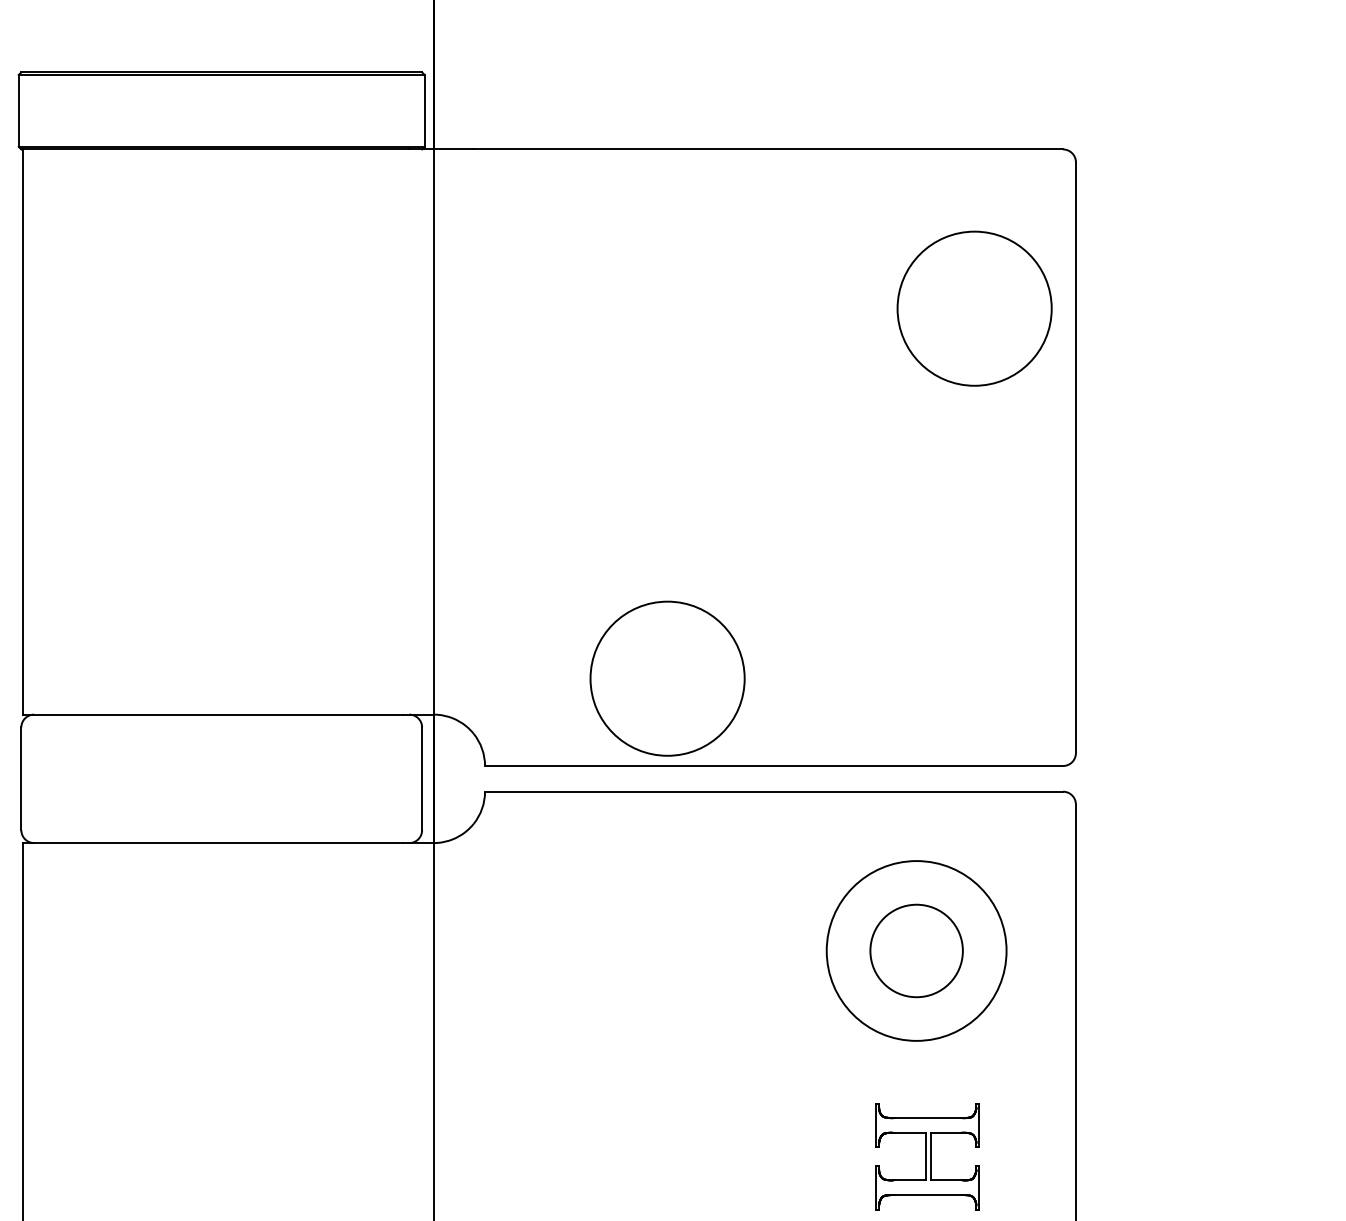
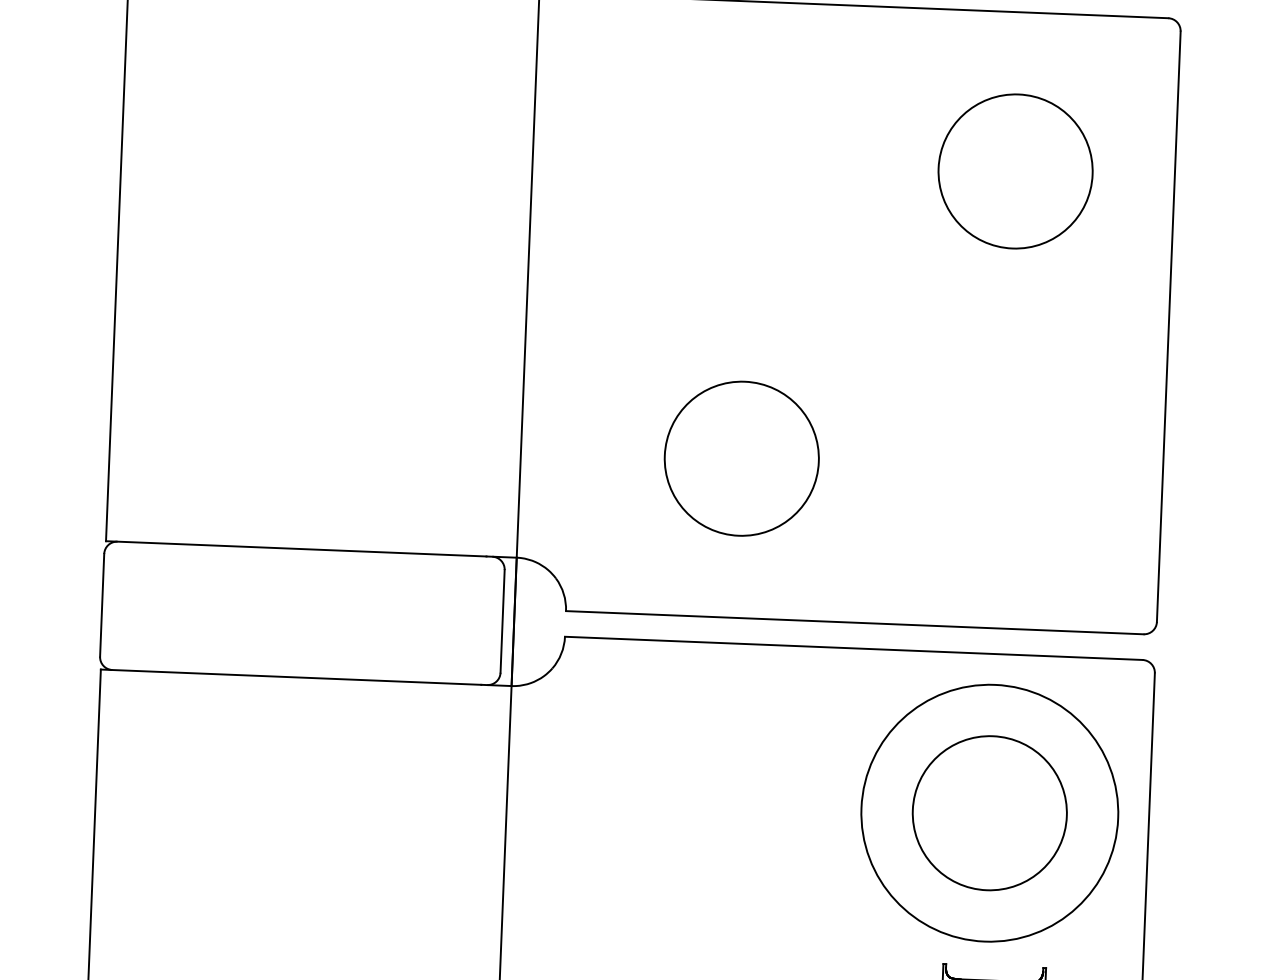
circle: (974, 308) -> (1015, 171), moved
circle: (667, 678) -> (741, 458), moved
circle: (916, 950) -> (989, 812), size x1.43
circle: (916, 950) -> (989, 812), size x1.67

